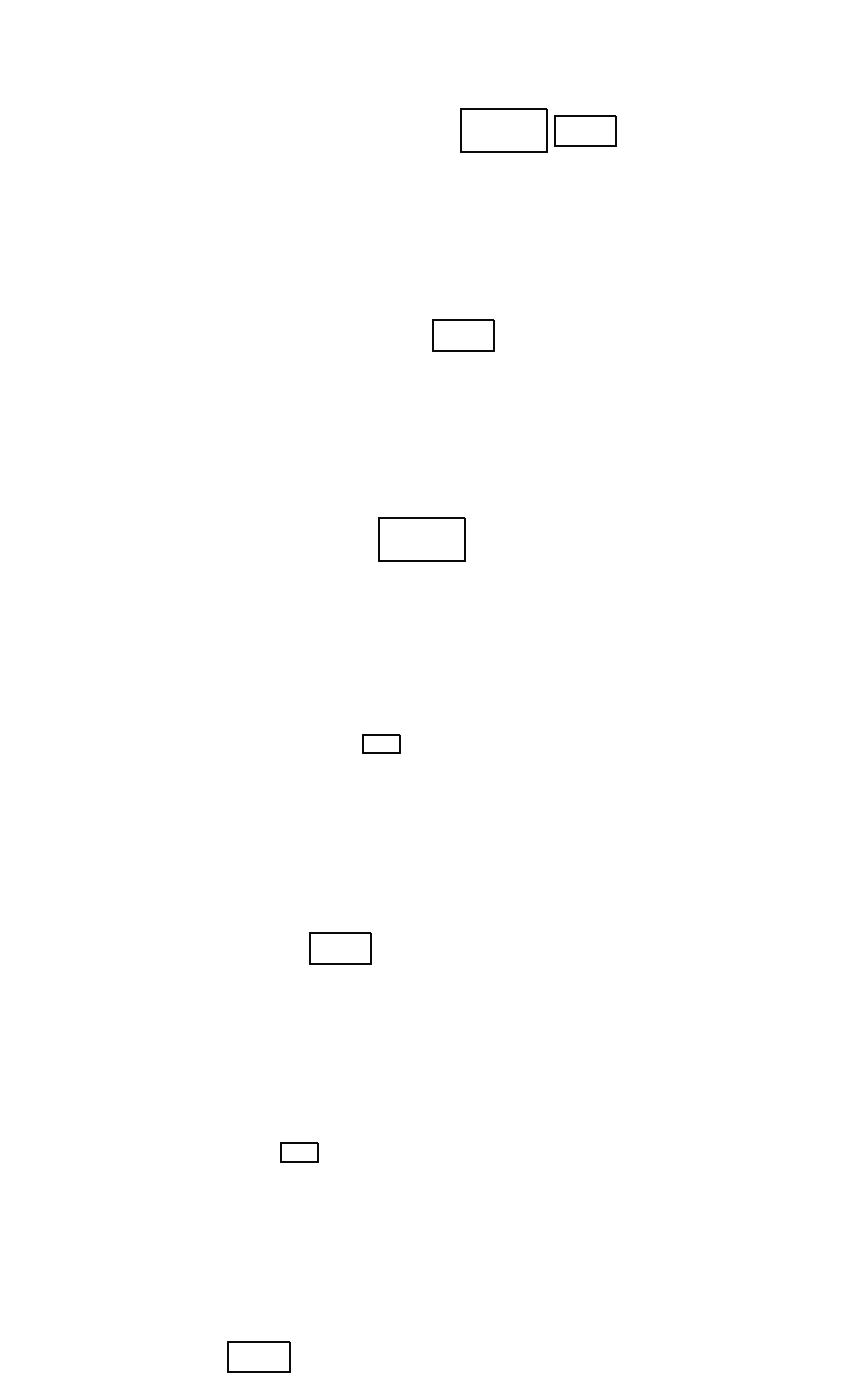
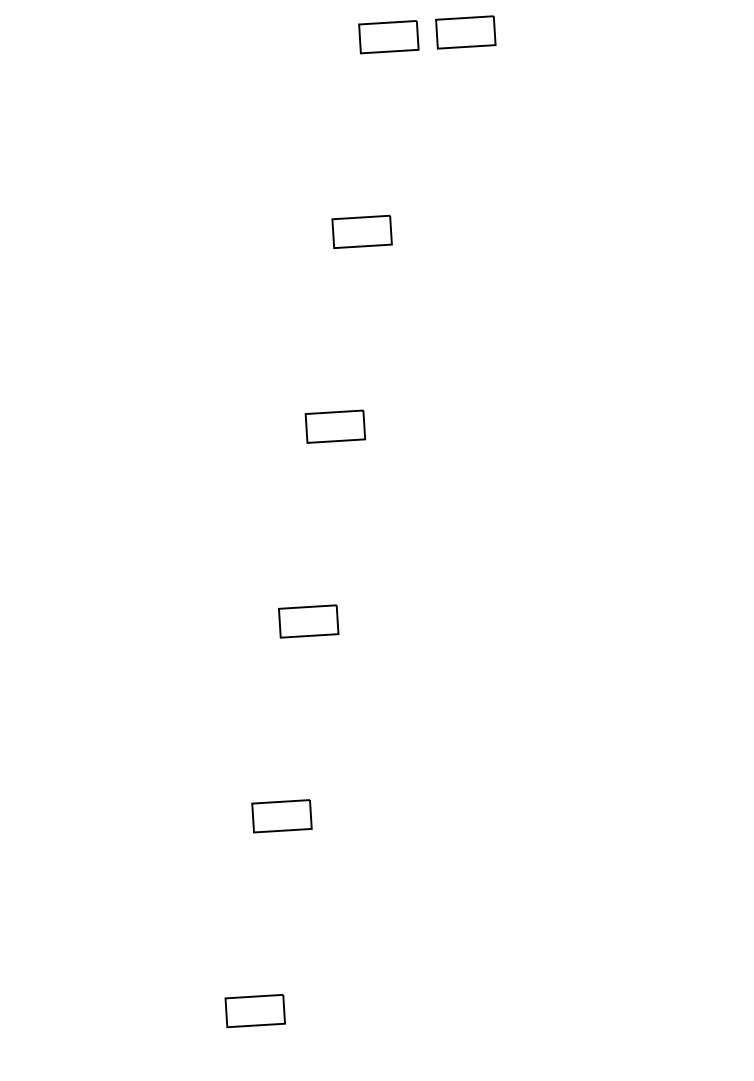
part: (503, 130) -> (388, 36), size x0.71
part: (422, 539) -> (335, 426), size x0.71
part: (381, 743) -> (308, 621), size x1.67
part: (299, 1152) -> (255, 1010), size x1.67

